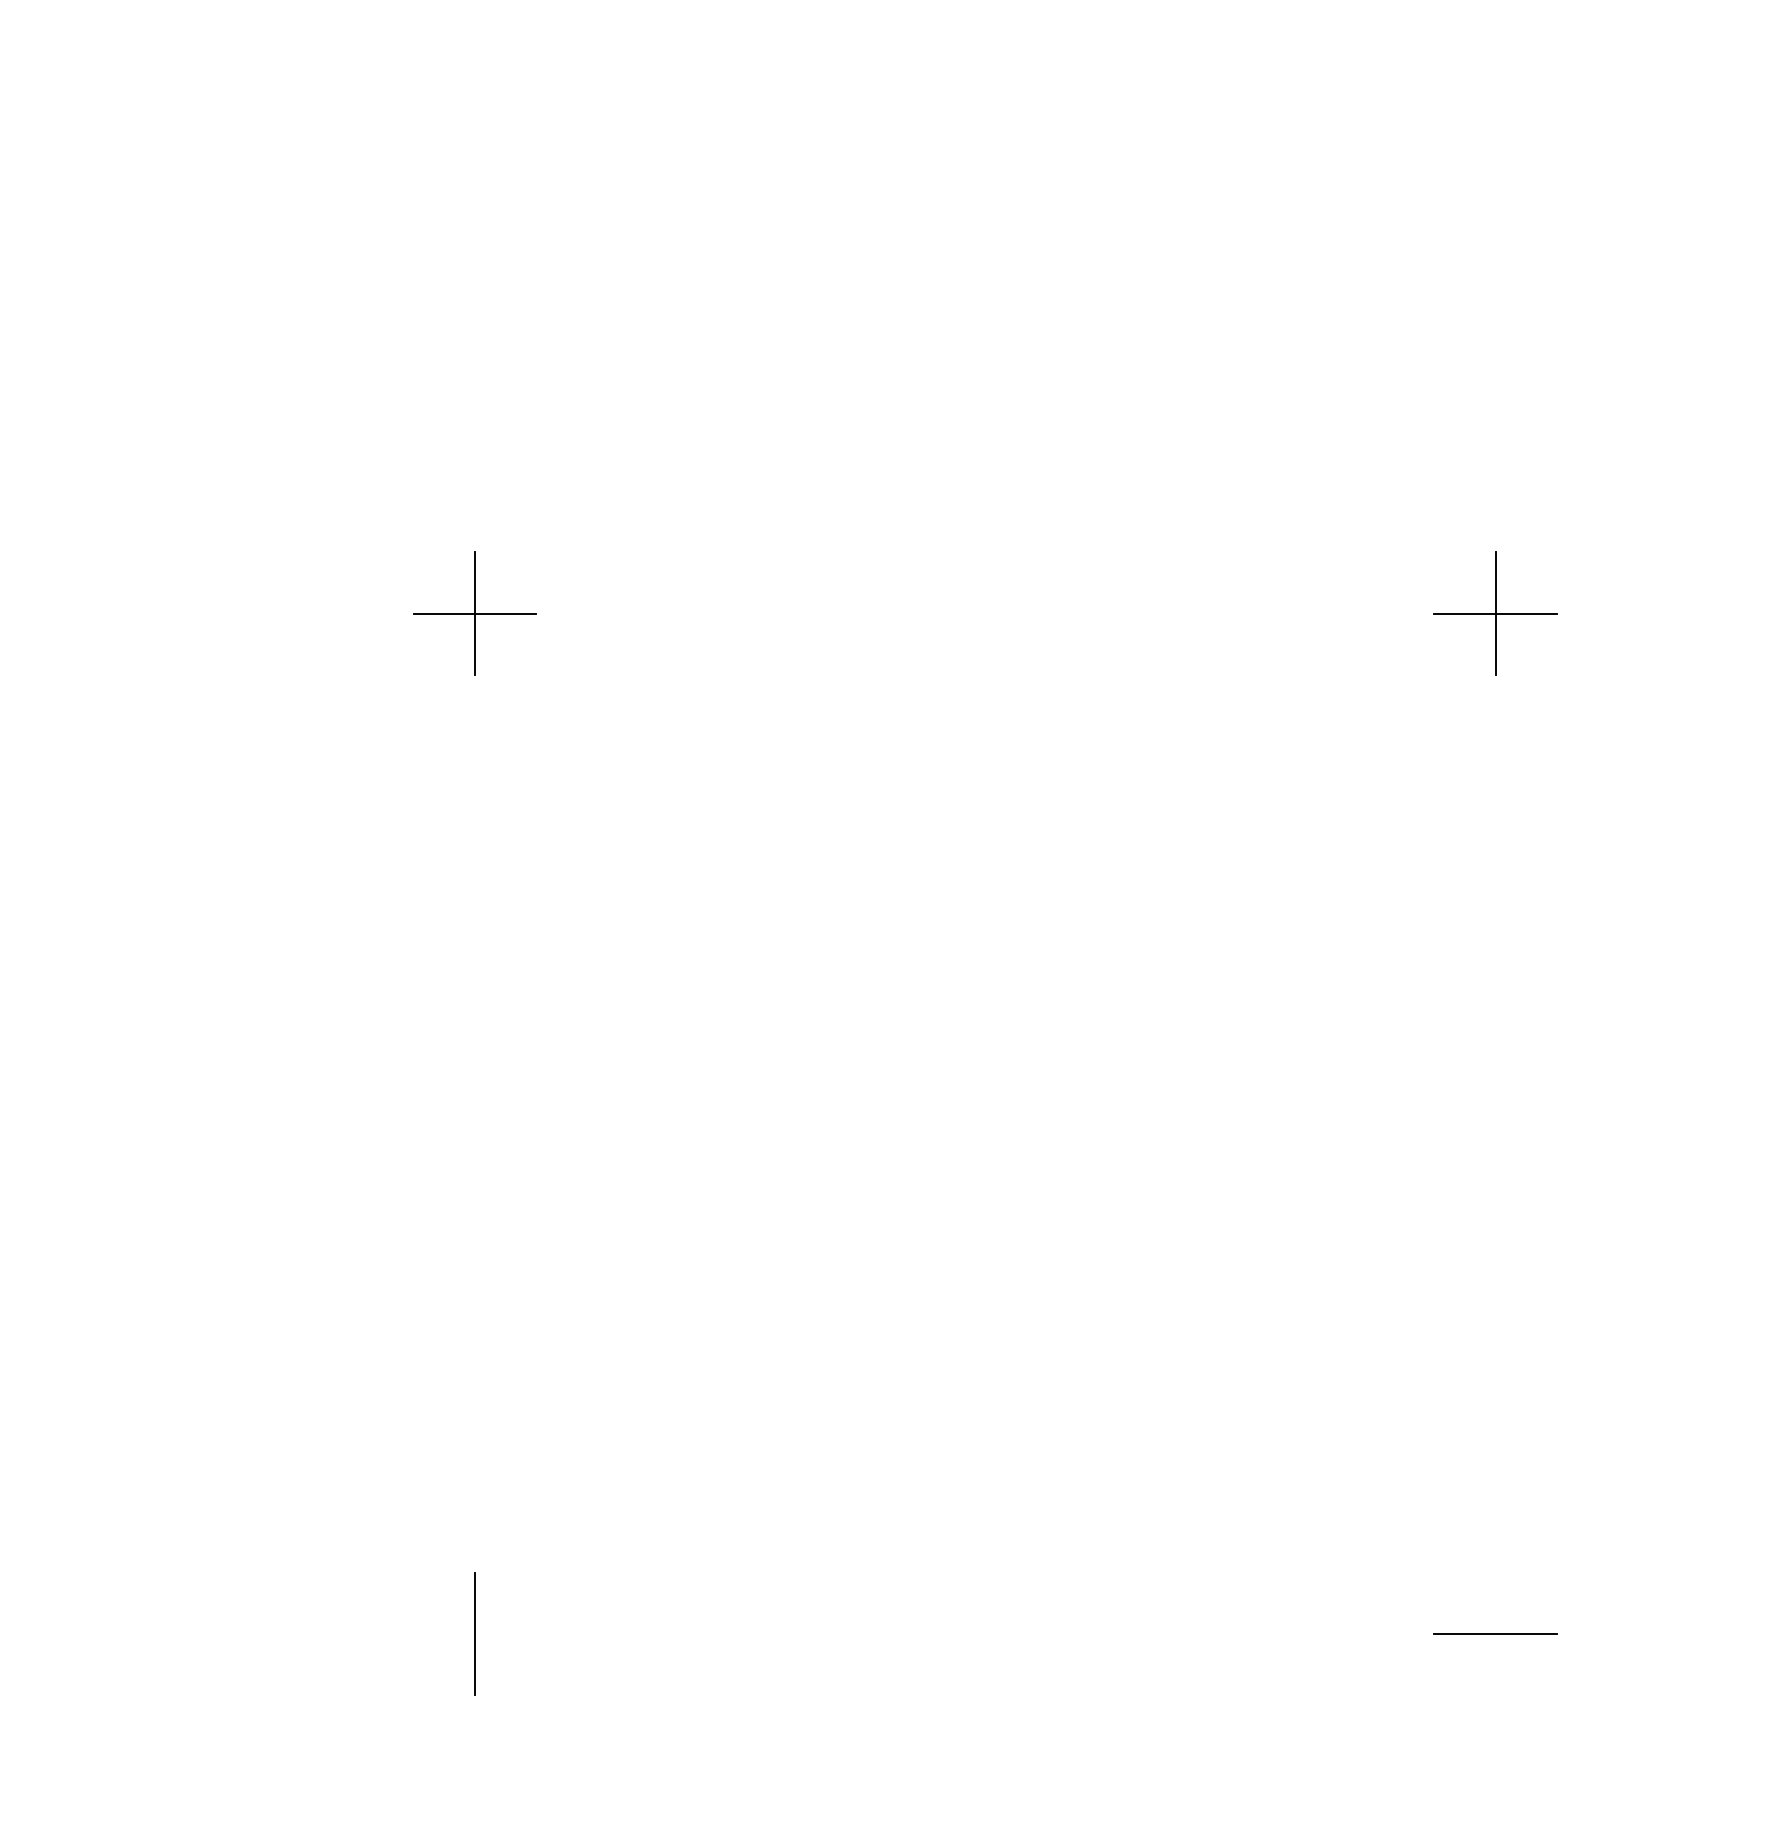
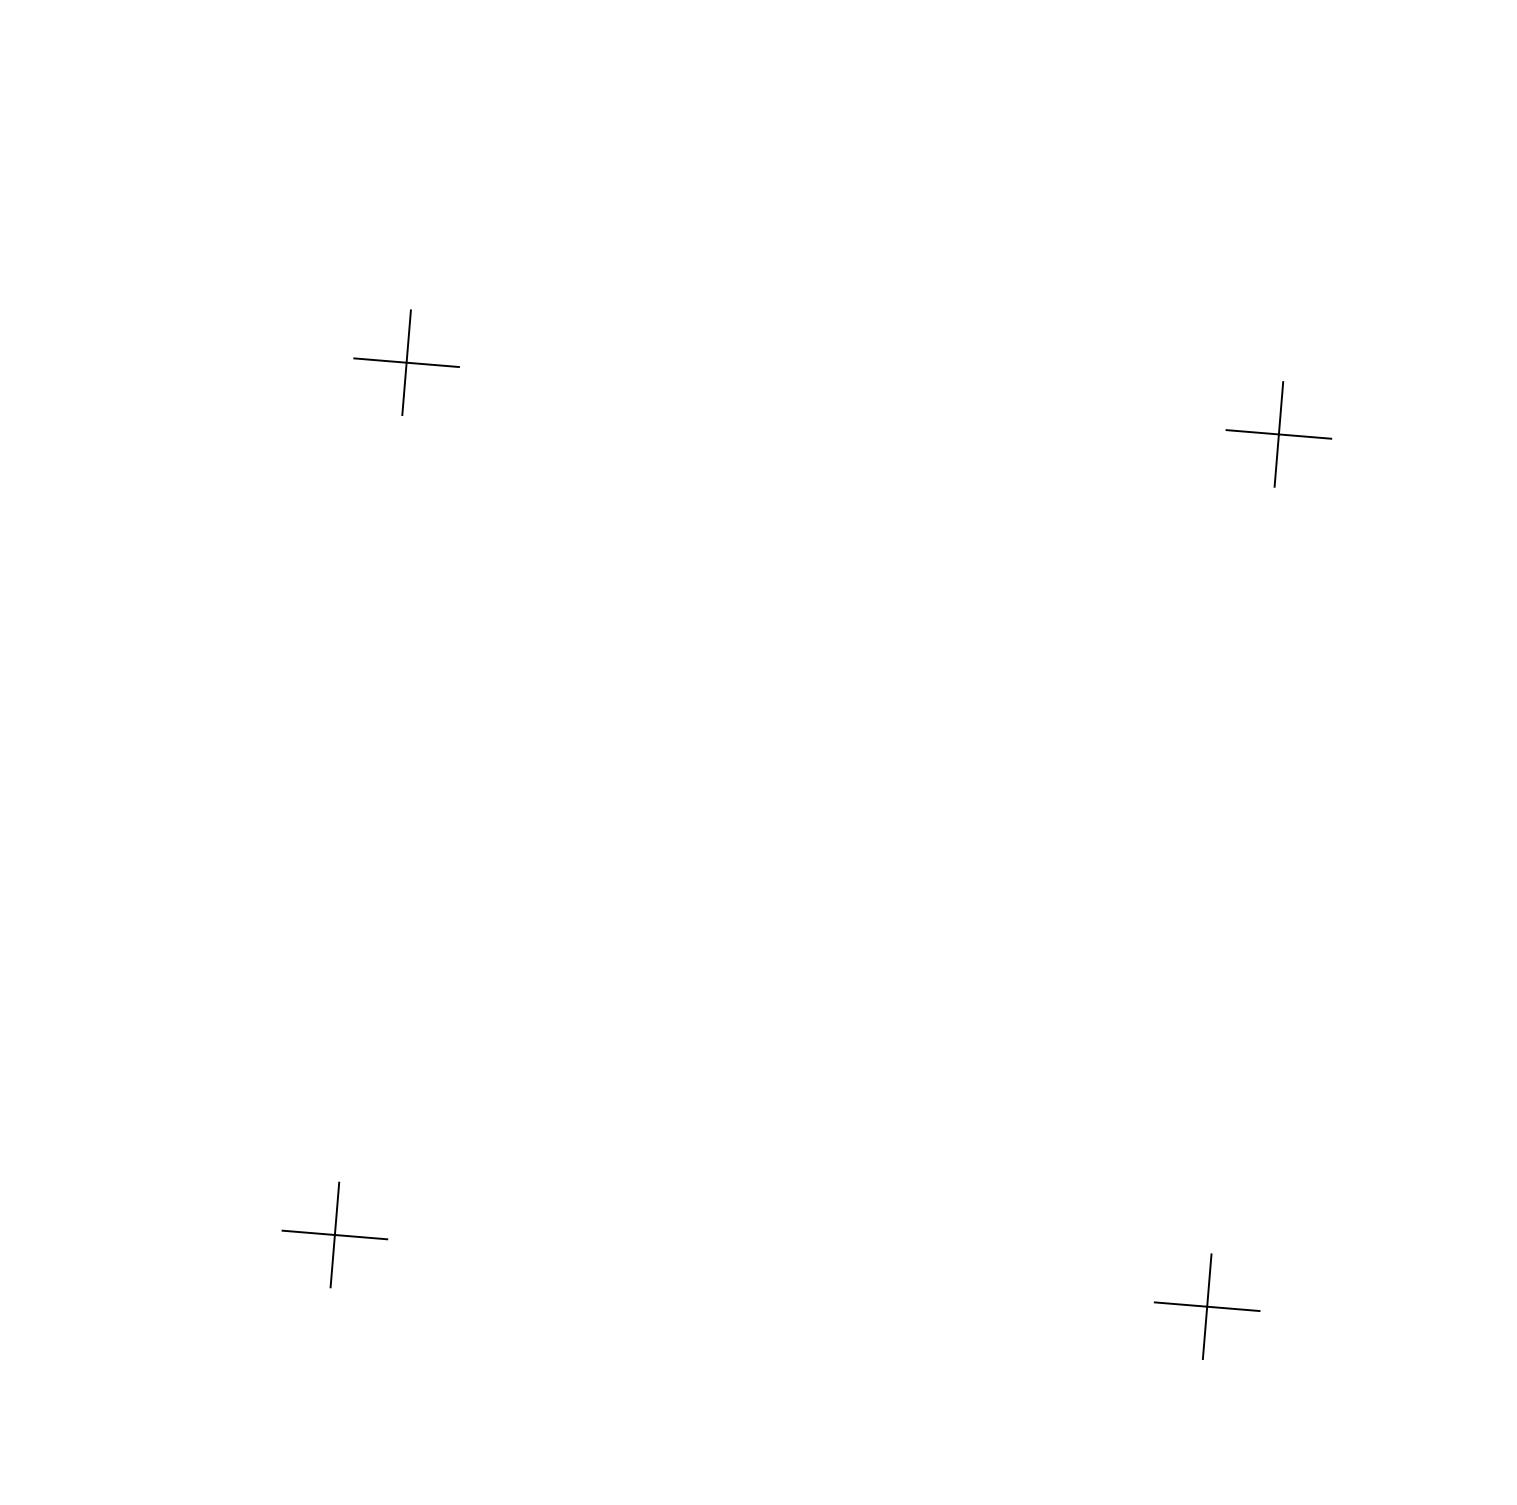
line: (1495, 1633) -> (1207, 1306), added
line: (474, 1634) -> (334, 1235), added

